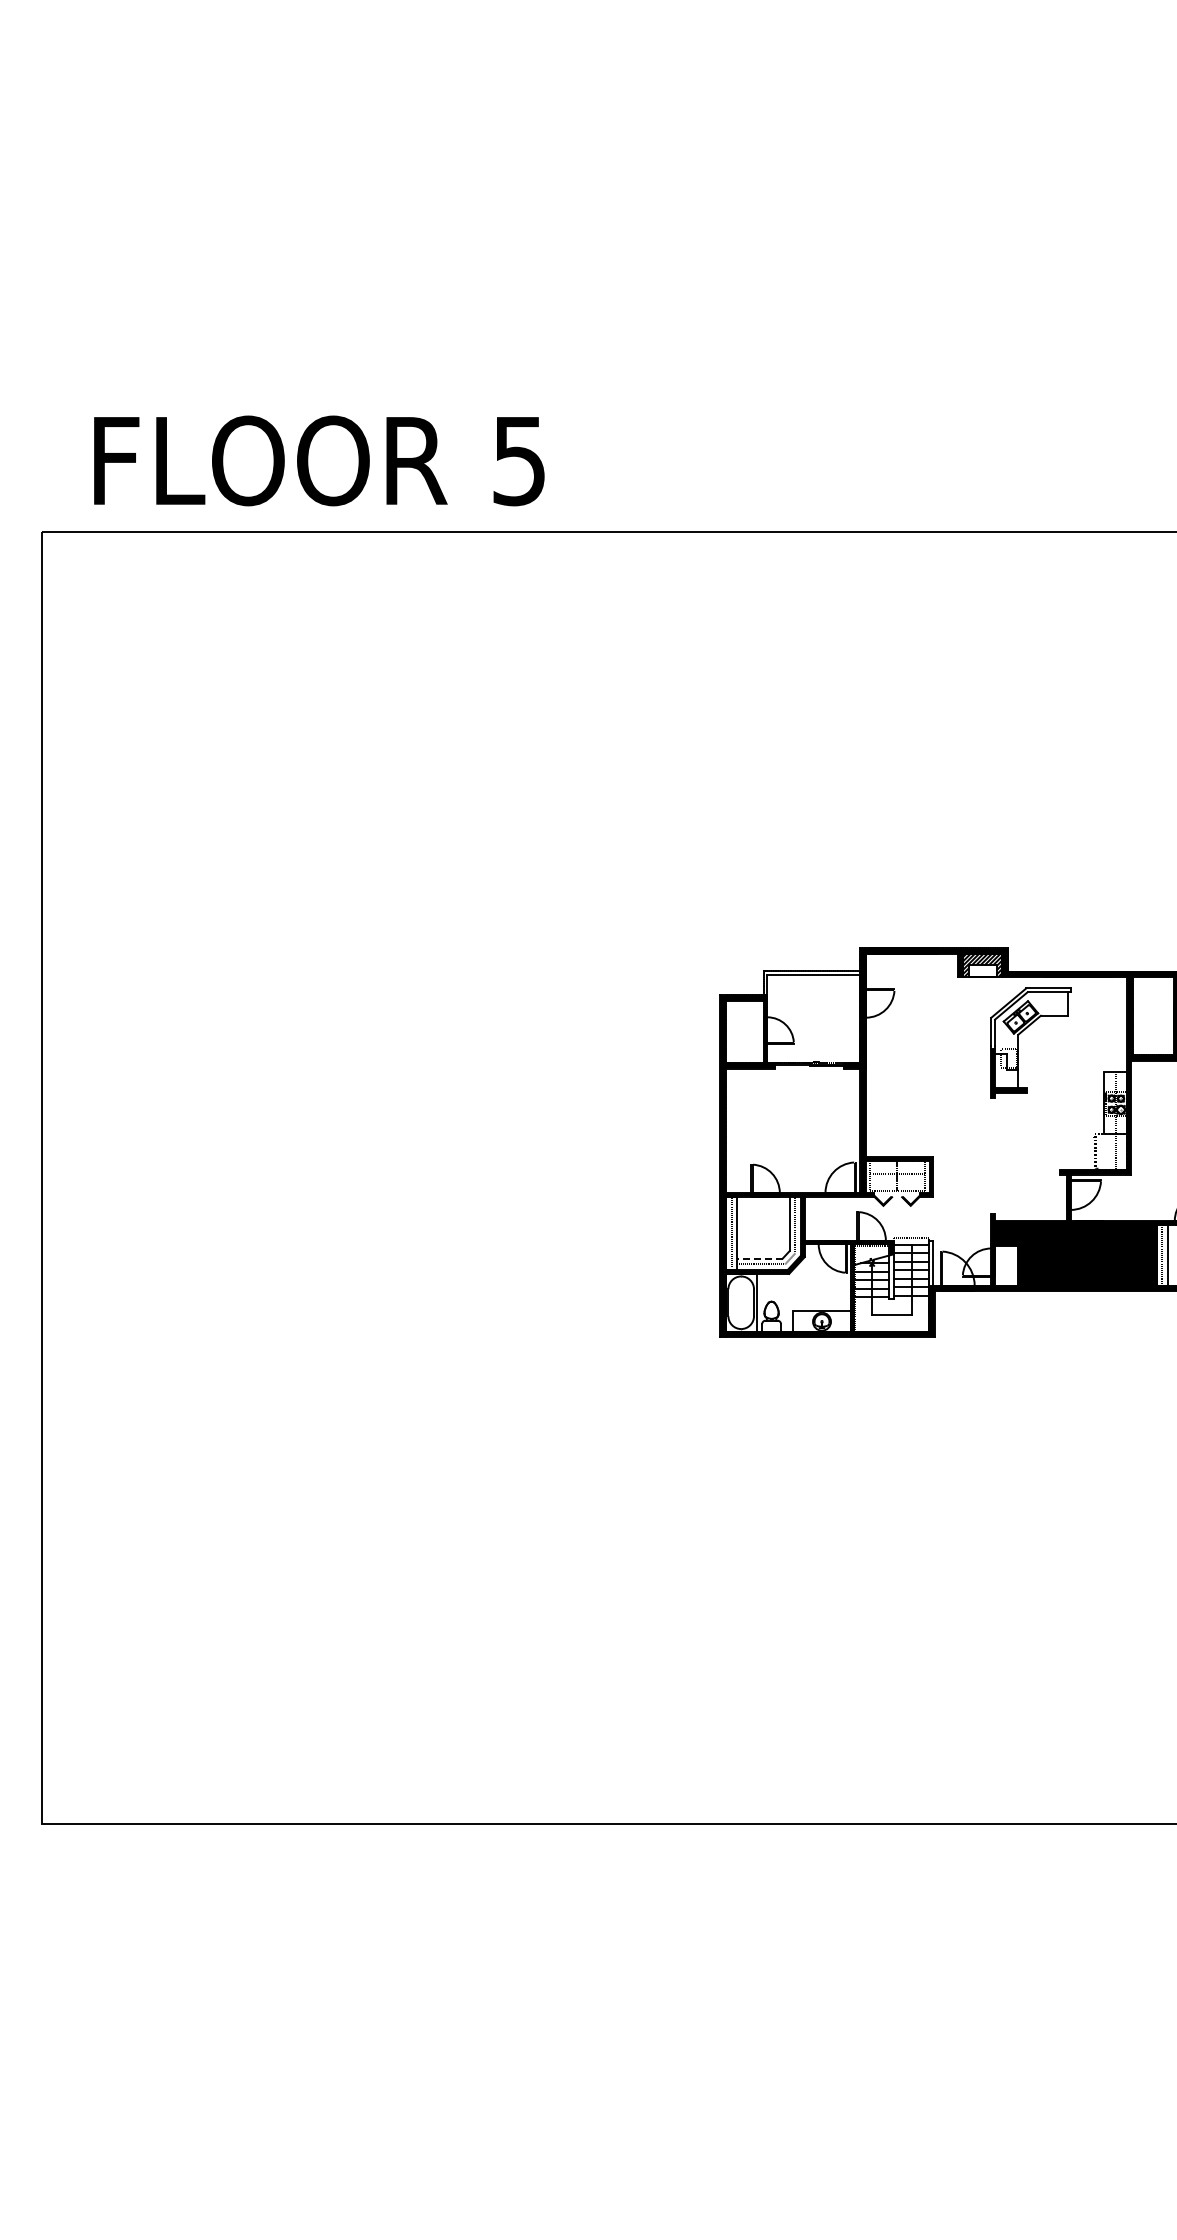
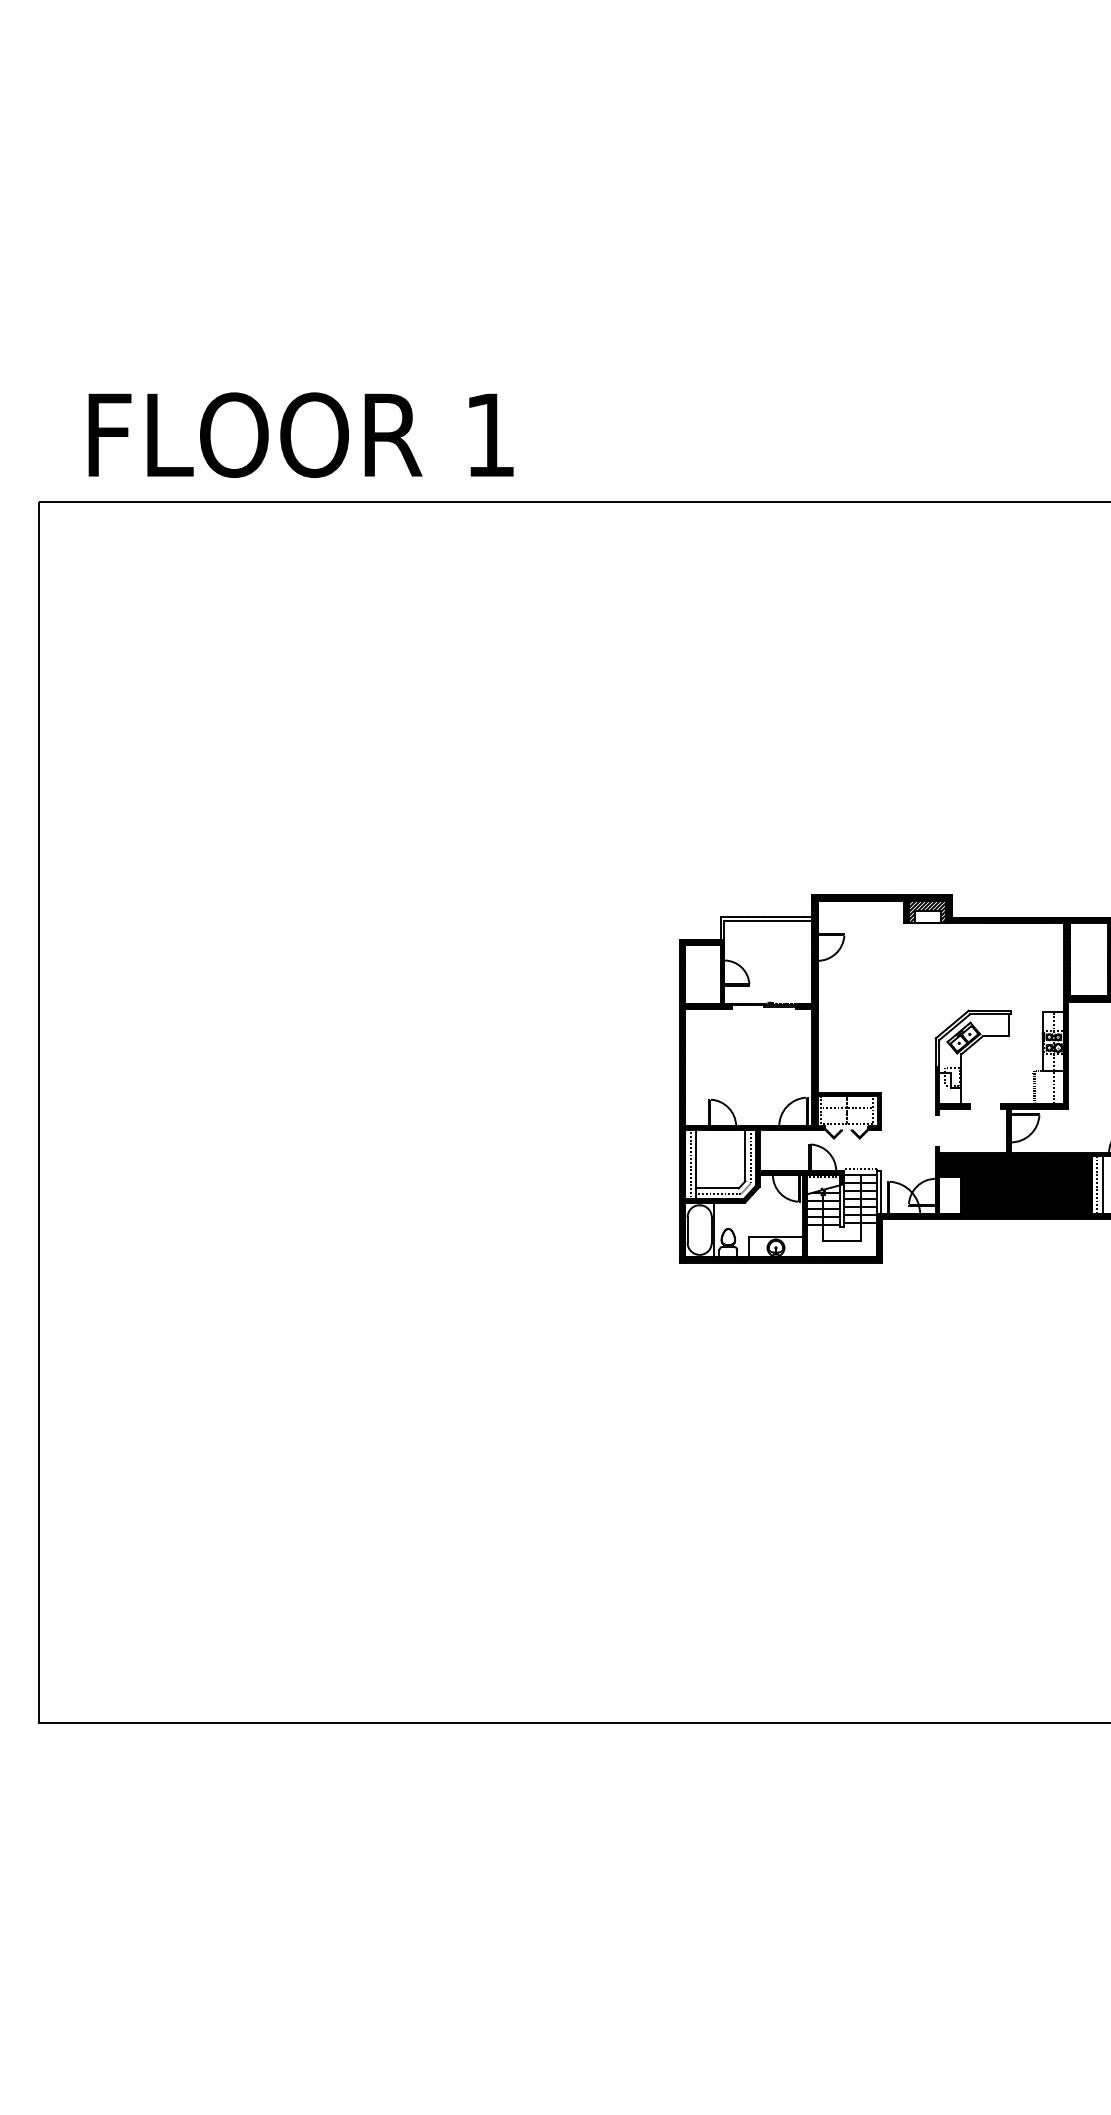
text: (518, 461) -> (489, 435), 5 -> 1
part: (1018, 1042) -> (961, 1061), moved
line: (759, 1258) -> (716, 1188), dashed -> solid

